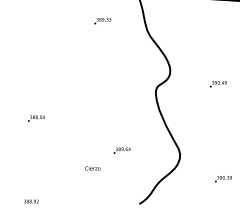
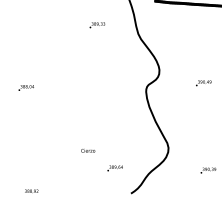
text: (35, 118) -> (25, 87), moved
text: (121, 150) -> (114, 168), moved
text: (93, 168) -> (88, 150), moved

